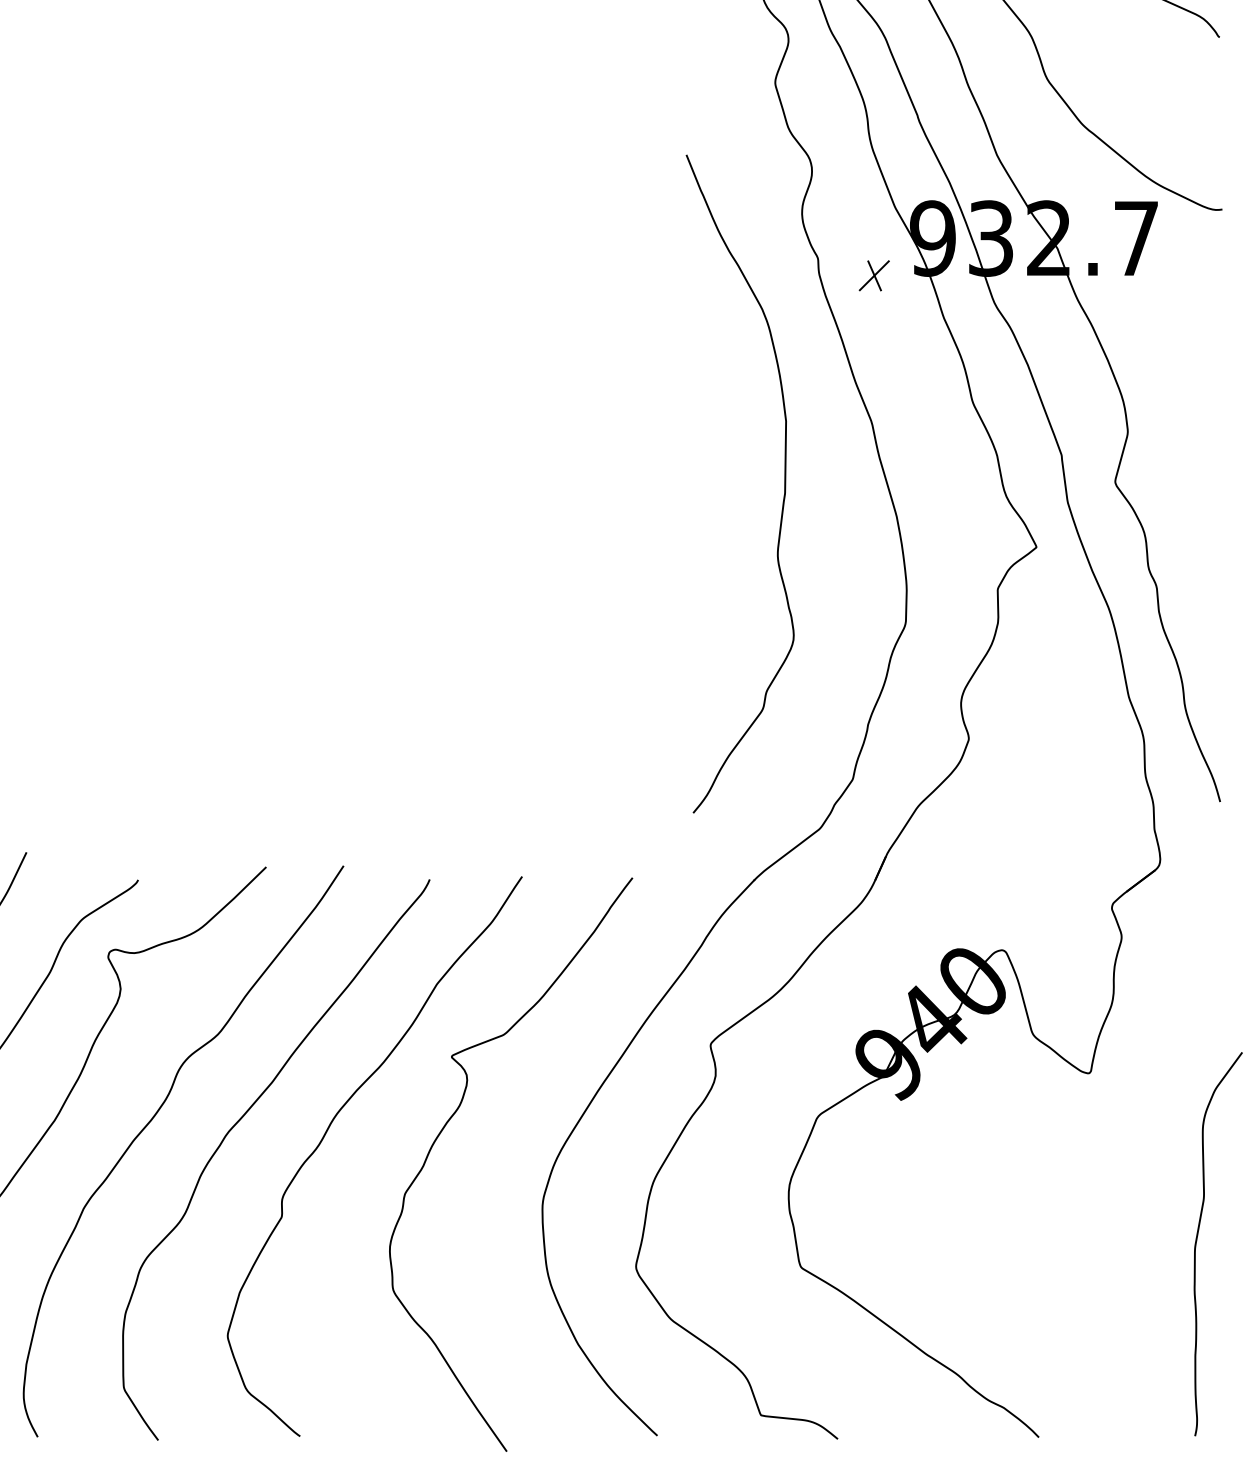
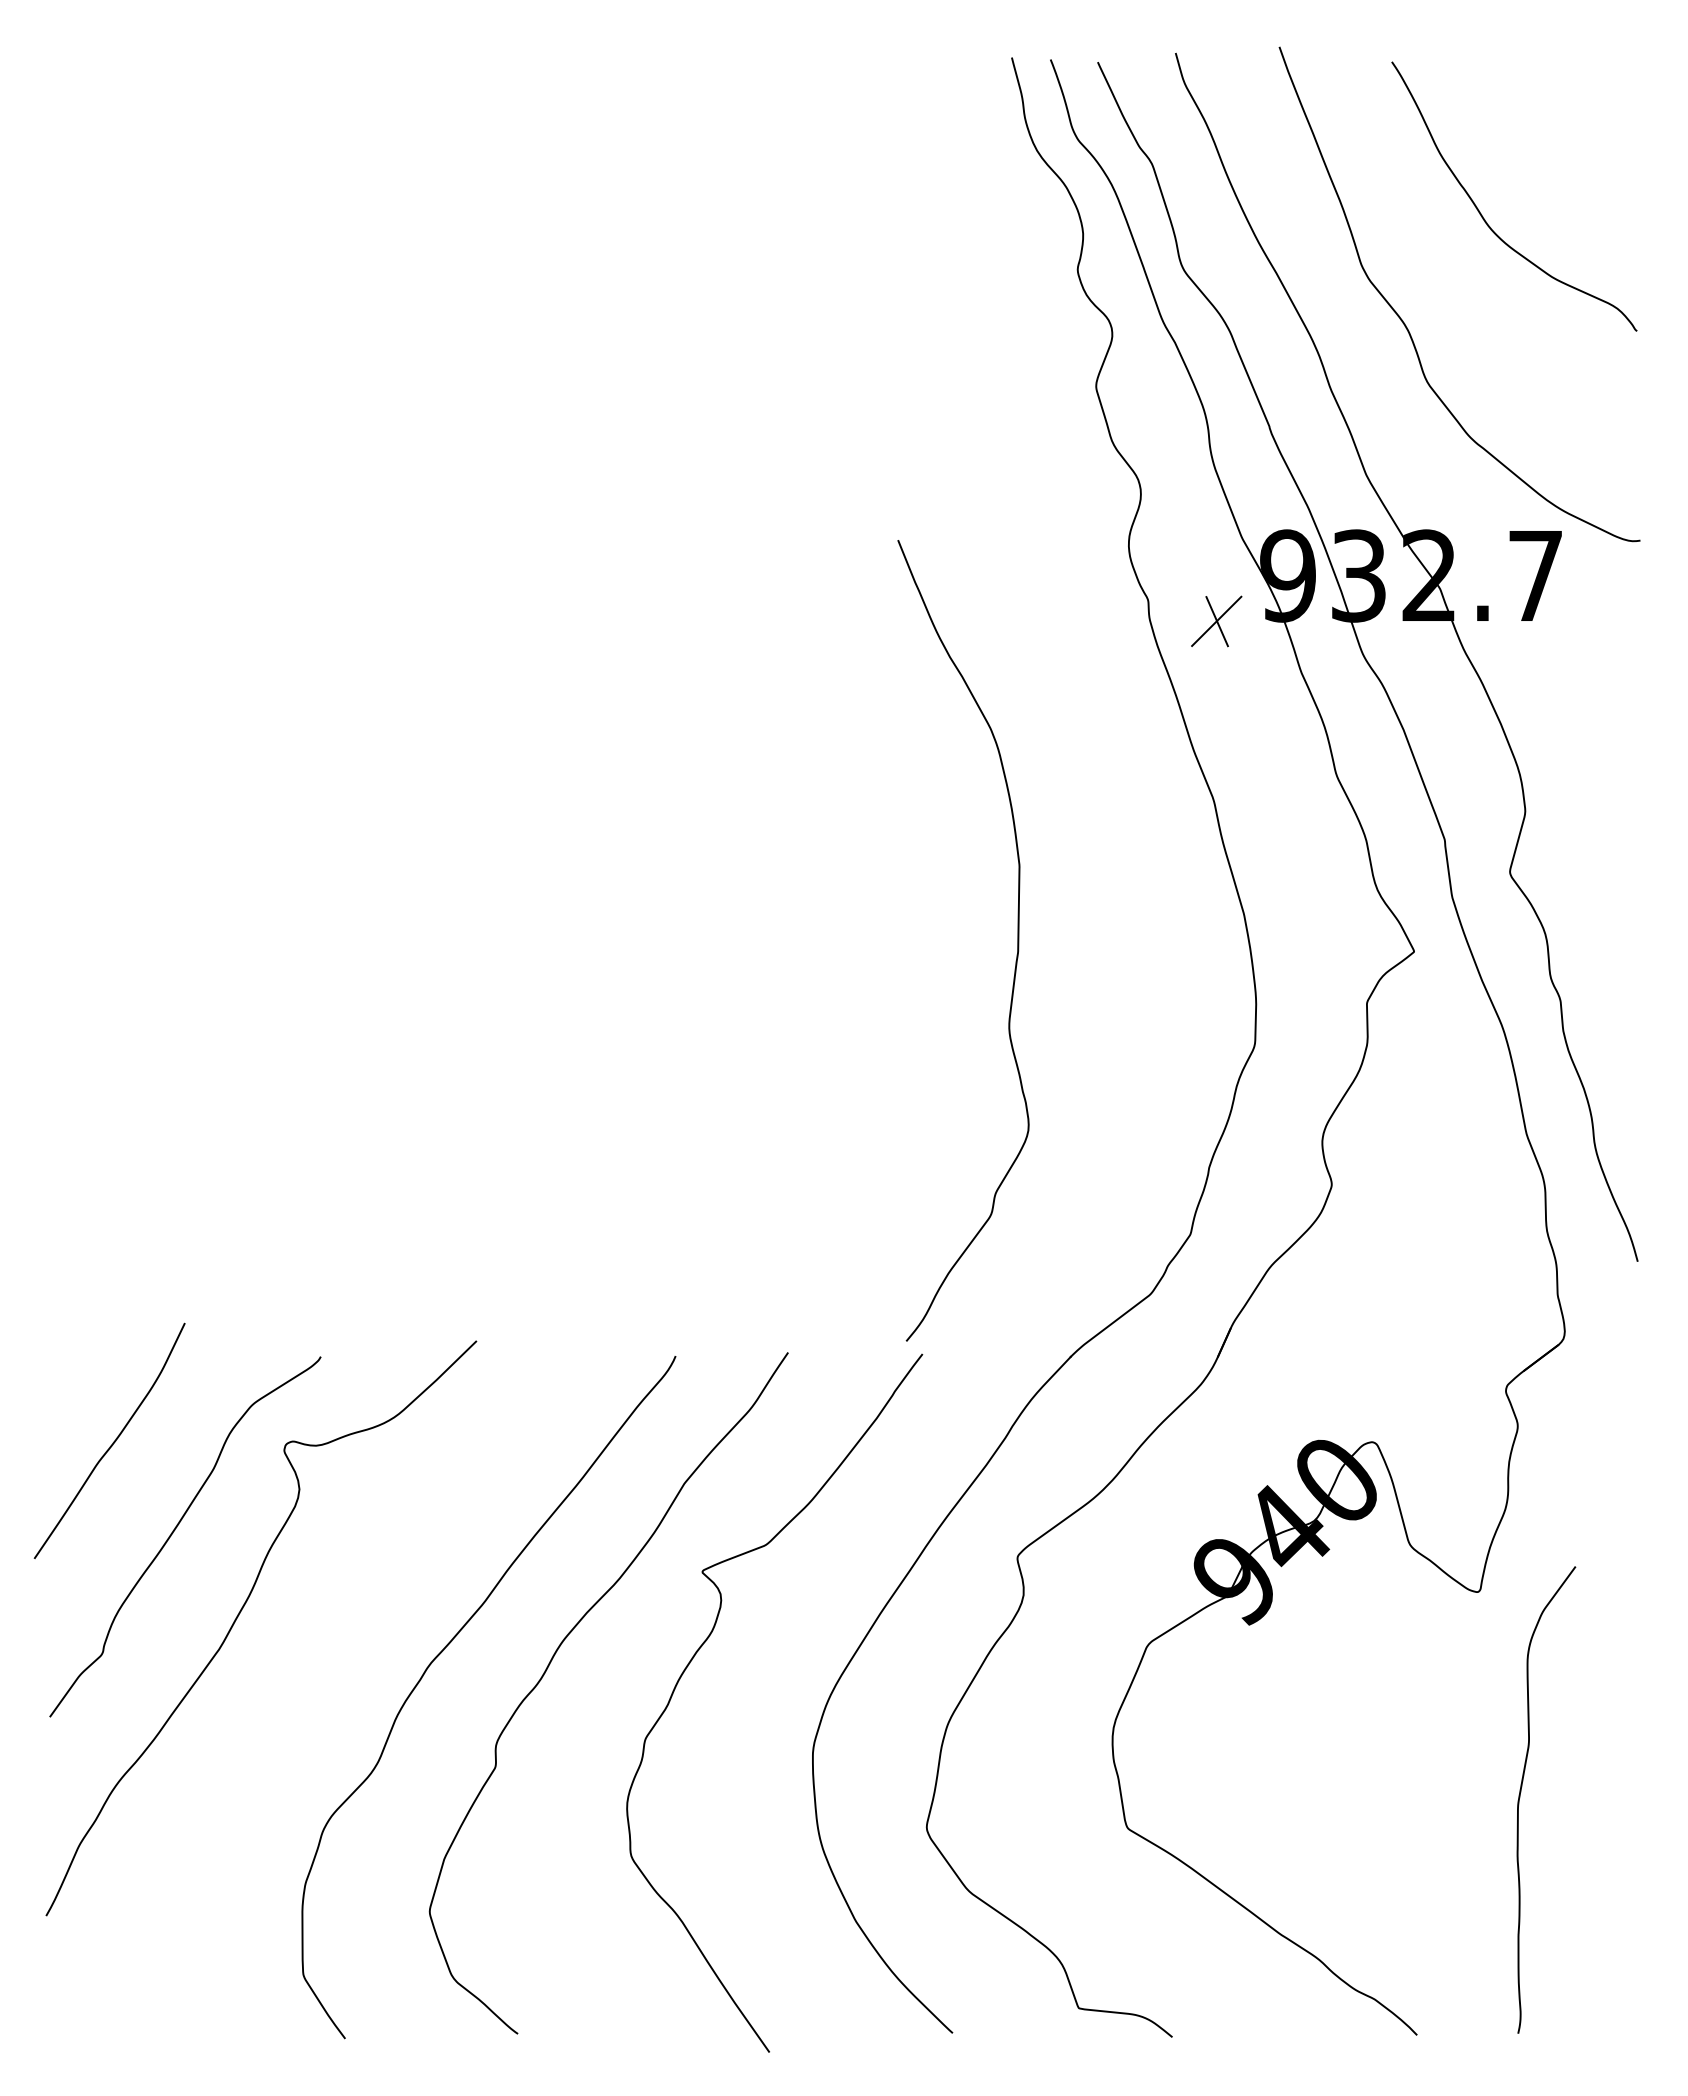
part: (874, 275) -> (1216, 620), size x1.4
curve: (784, 483) -> (1017, 940), moved
curve: (149, 1123) -> (334, 1653), removed
curve: (1197, 1238) -> (1521, 1792), moved

